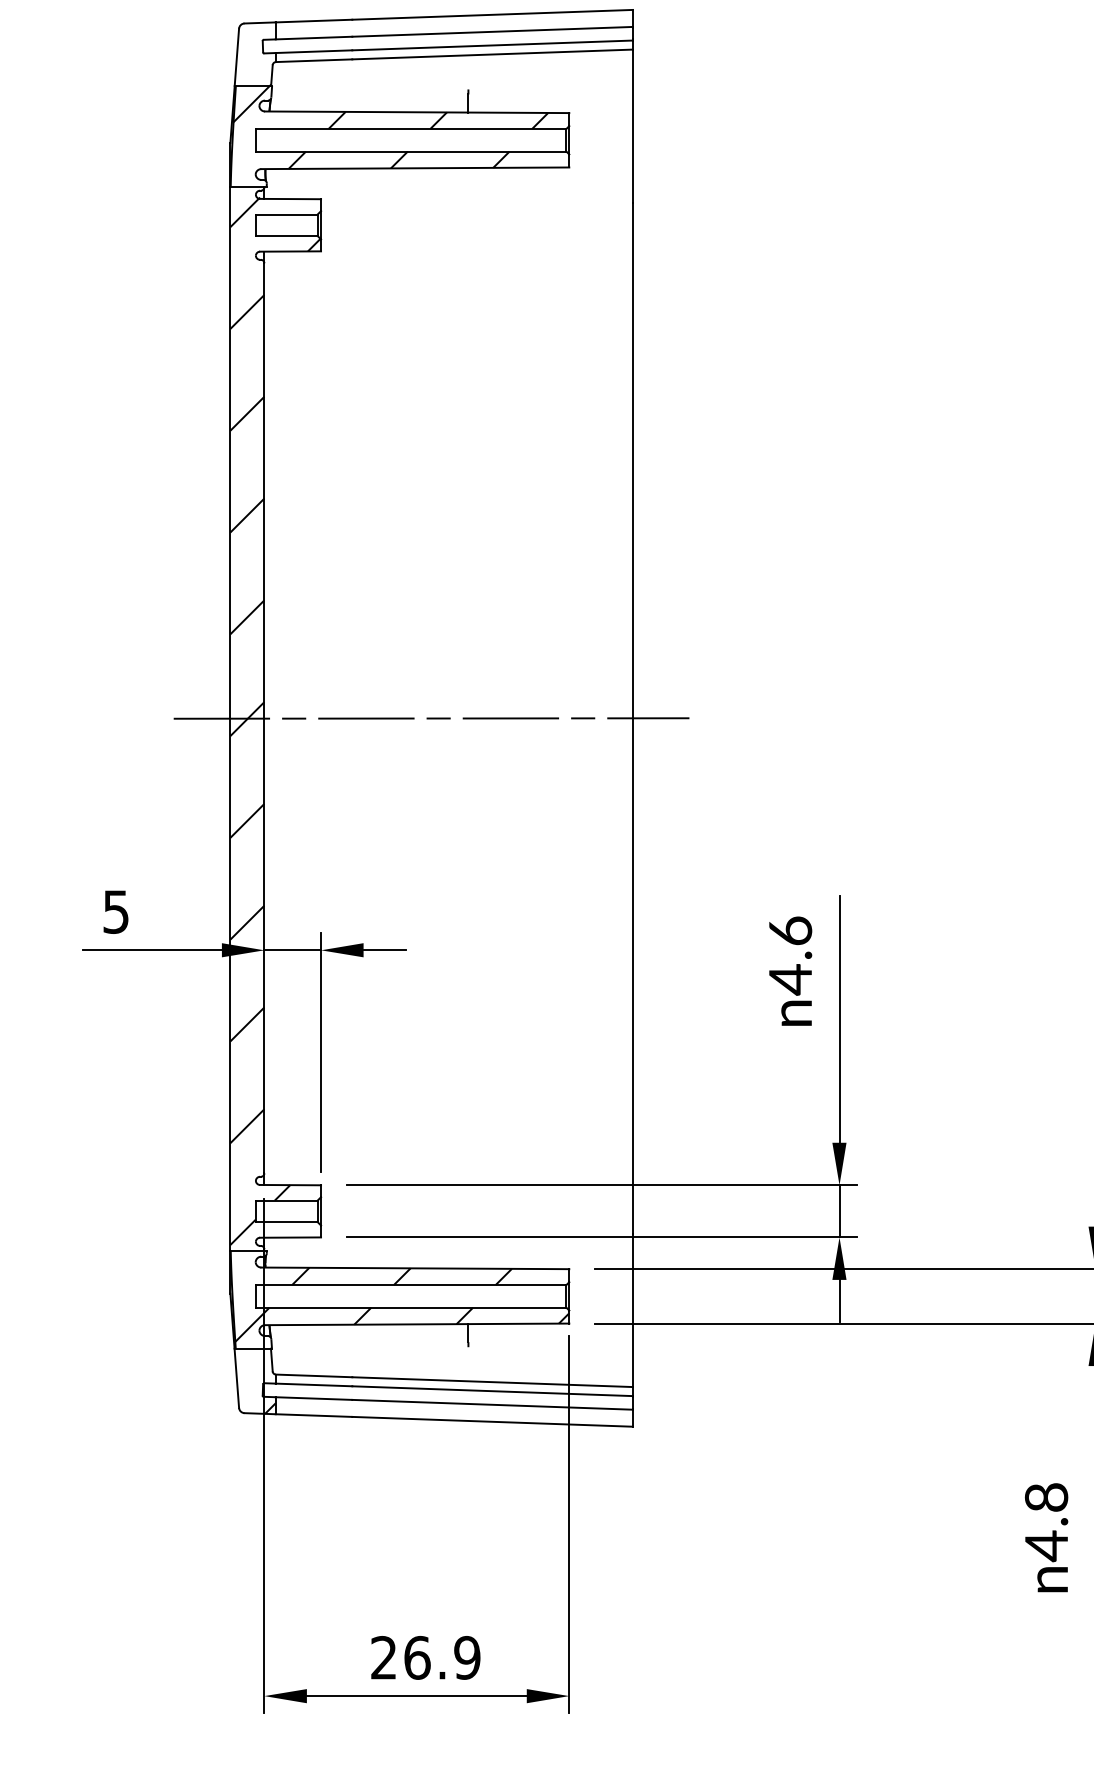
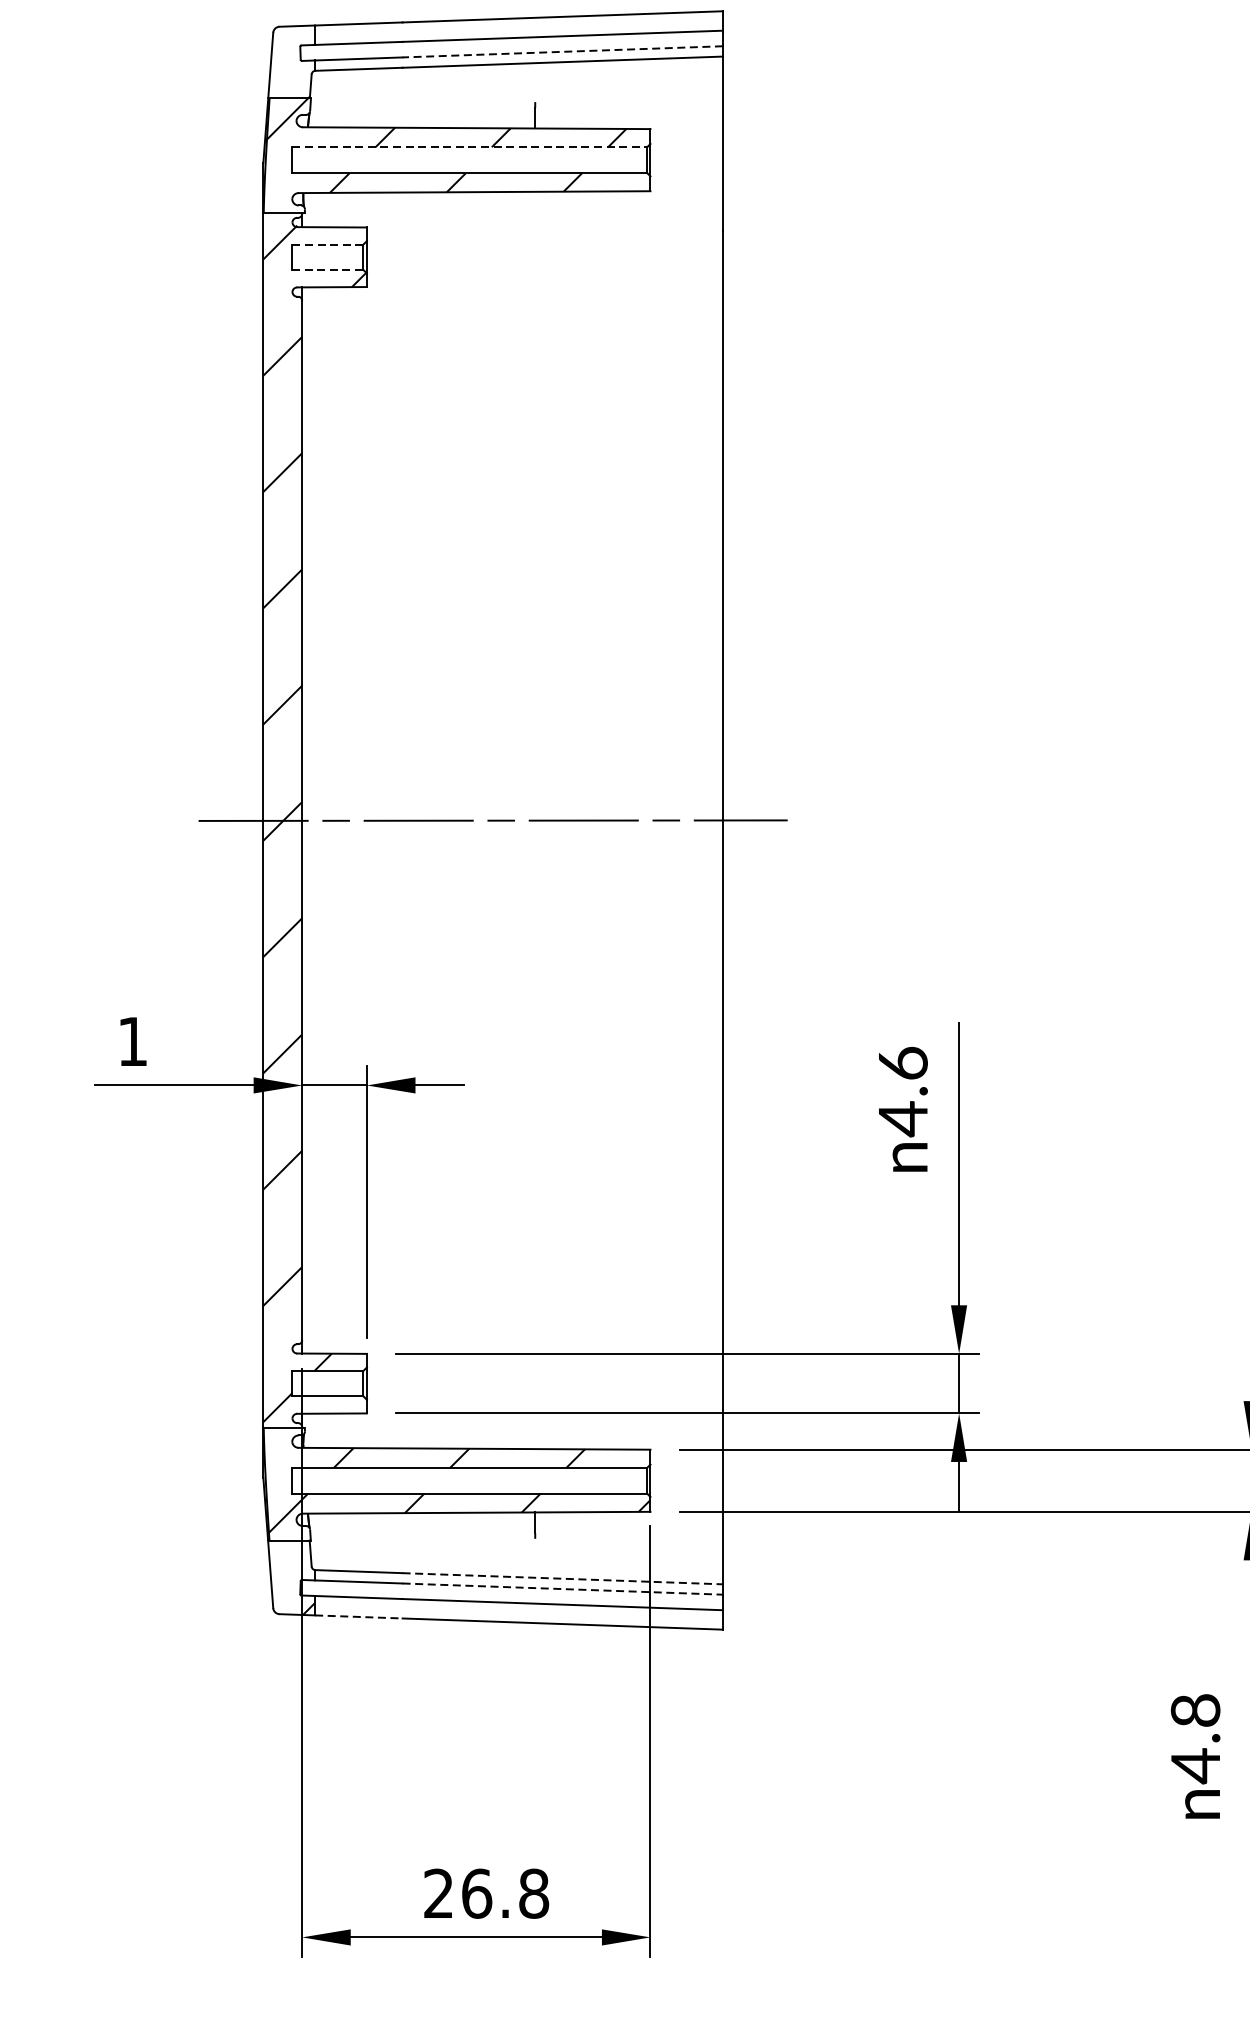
line: (492, 45) -> (562, 51), solid -> dashed
line: (411, 128) -> (470, 146), solid -> dashed
line: (286, 214) -> (327, 244), solid -> dashed
line: (286, 236) -> (327, 270), solid -> dashed
text: (115, 911) -> (132, 1041), 5 -> 1
line: (493, 1382) -> (563, 1579), solid -> dashed
line: (493, 1391) -> (563, 1589), solid -> dashed
line: (314, 1415) -> (359, 1616), solid -> dashed
text: (467, 1657) -> (534, 1893), 26.9 -> 26.8

